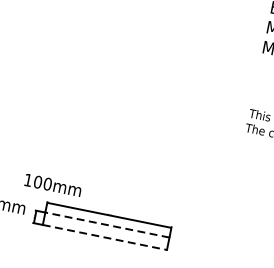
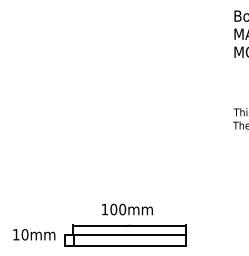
text: (53, 185) -> (127, 209), moved
line: (107, 224) -> (129, 234), dashed -> solid
line: (105, 237) -> (130, 245), dashed -> solid

